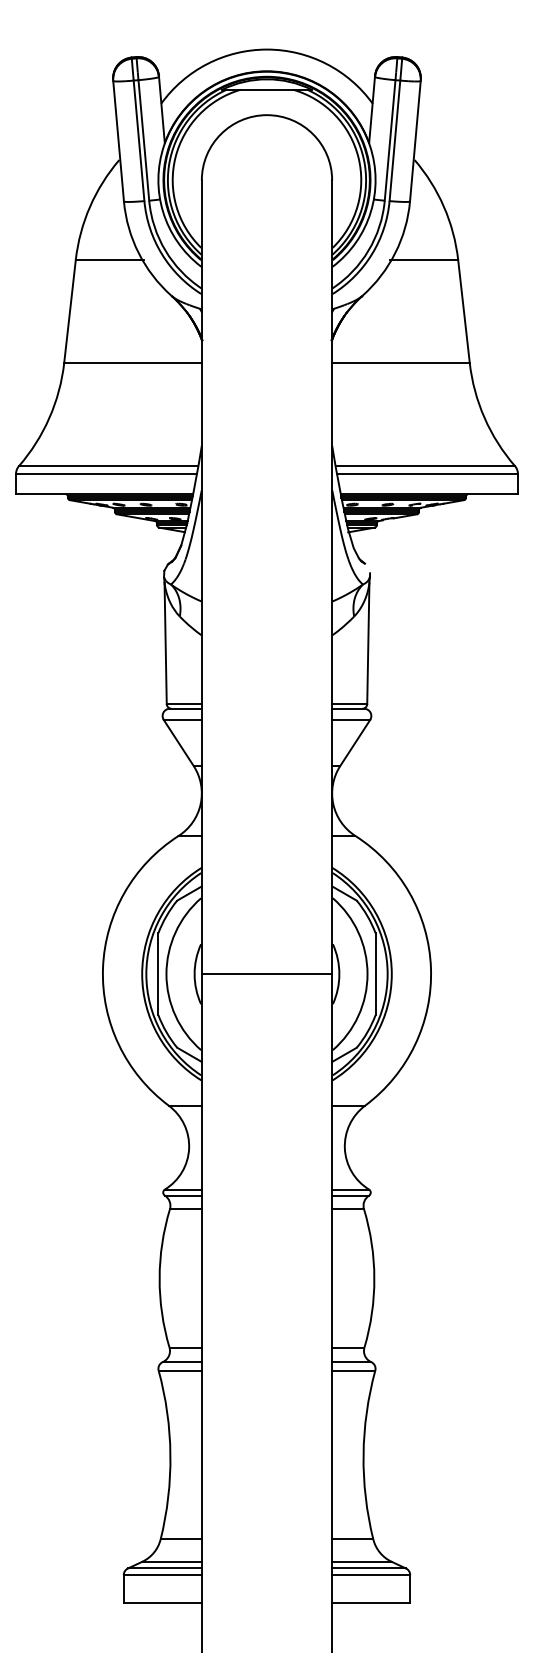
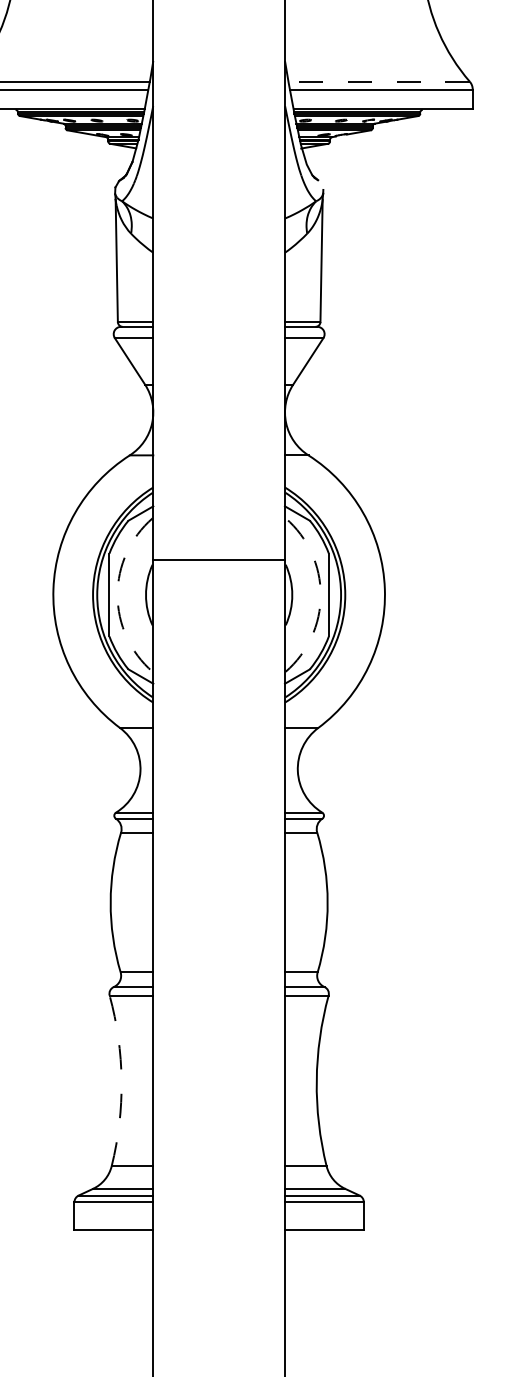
line: (425, 466) -> (379, 82), solid -> dashed
arc: (166, 974) -> (117, 595), solid -> dashed
line: (266, 974) -> (218, 559), moved
arc: (367, 974) -> (320, 595), solid -> dashed
arc: (170, 1454) -> (121, 1080), solid -> dashed

